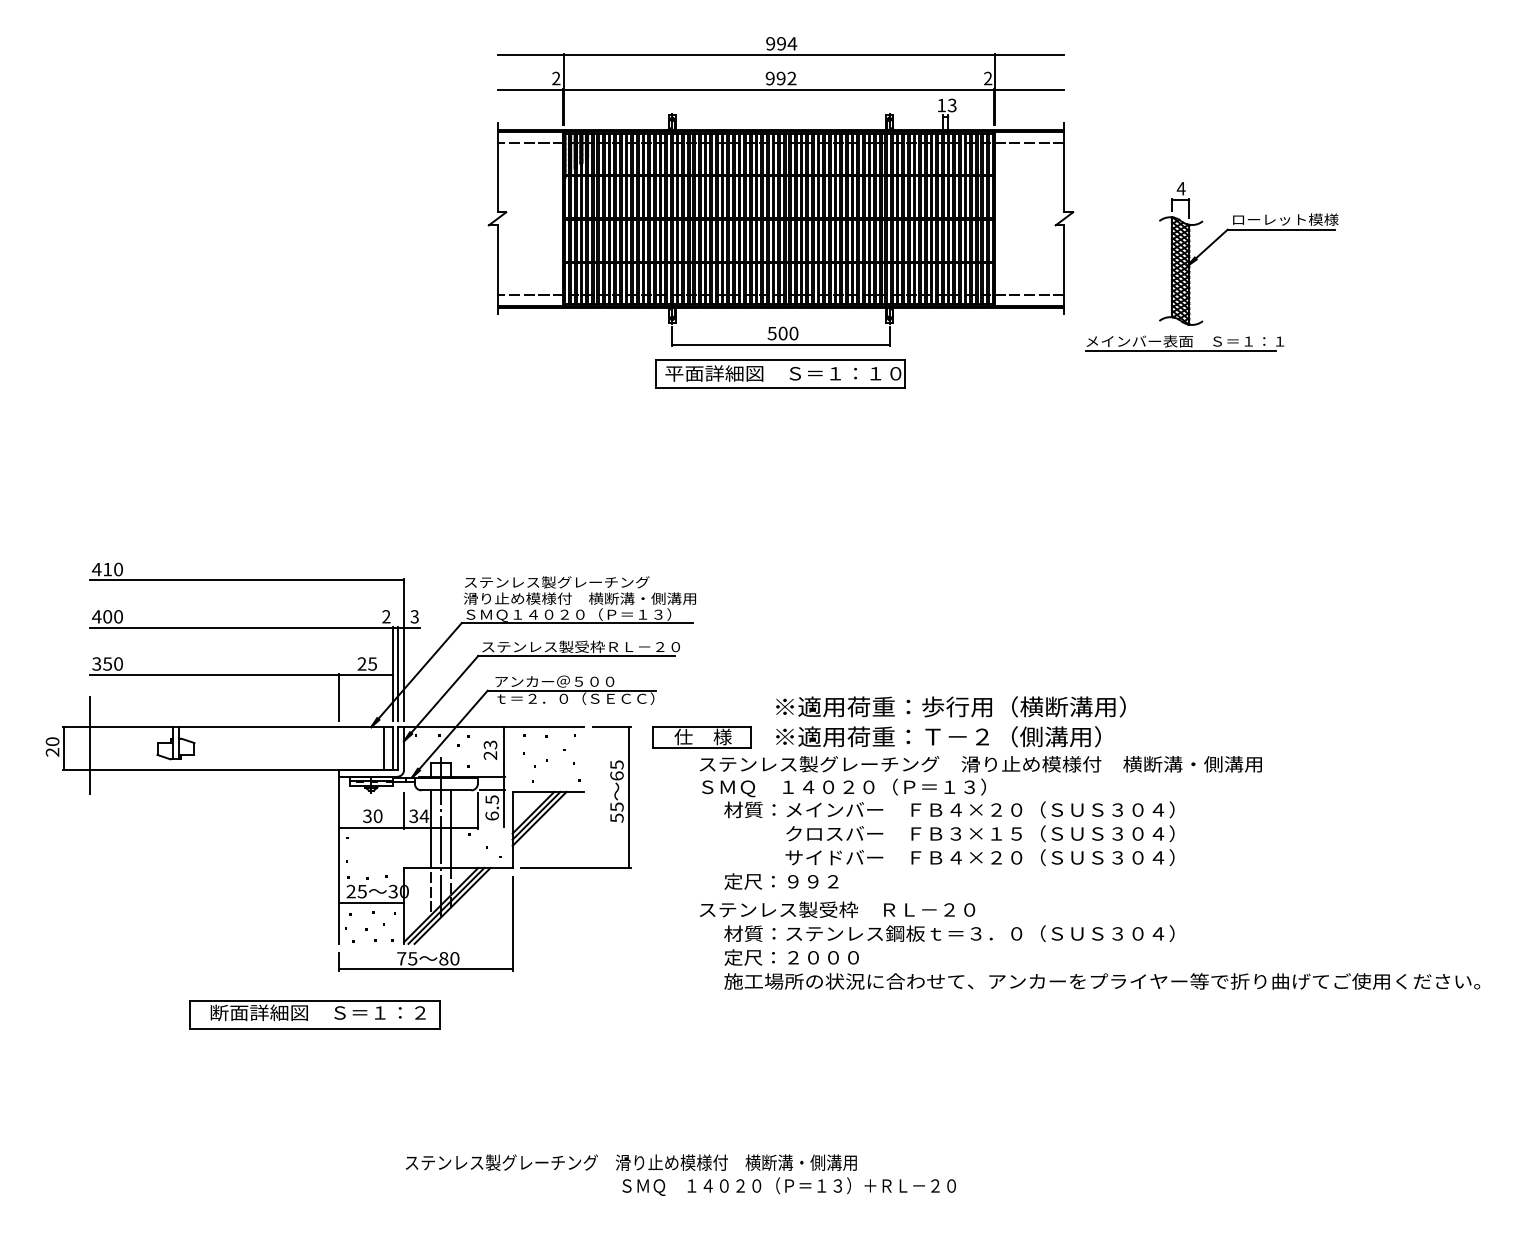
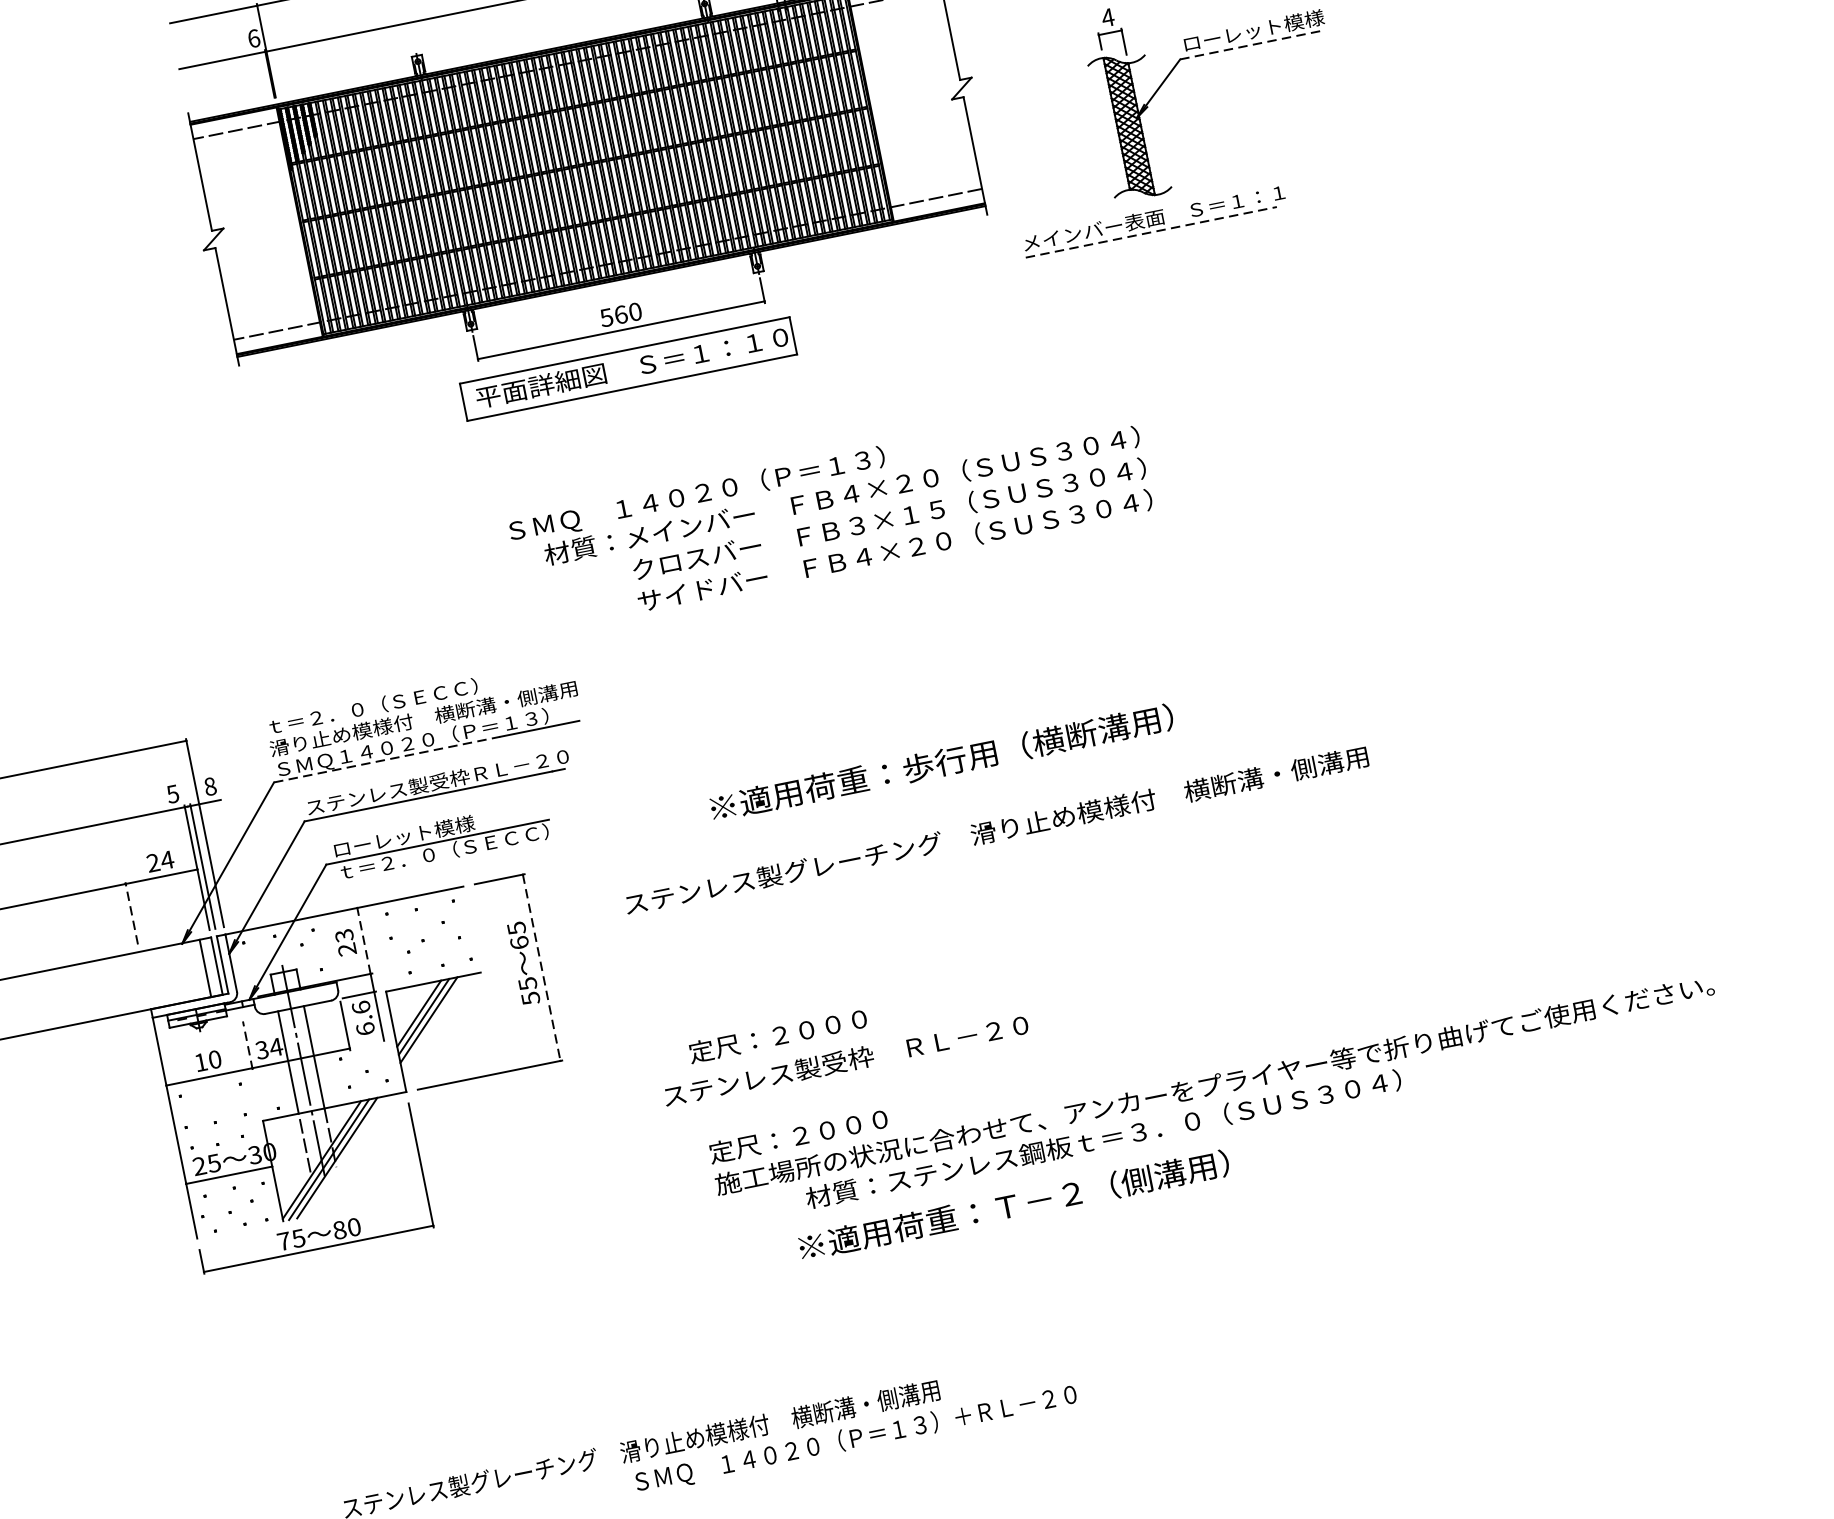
text: (556, 78) -> (254, 38), 2 -> 6
line: (1281, 229) -> (1251, 44), solid -> dashed
text: (782, 333) -> (620, 314), 500 -> 560
line: (1181, 351) -> (1151, 232), solid -> dashed
text: (557, 582) -> (389, 703), ステンレス製グレーチング -> ｔ＝２．０（ＳＥＣＣ）
text: (386, 616) -> (172, 793), 2 -> 5
text: (414, 616) -> (209, 786), 3 -> 8
line: (547, 623) -> (387, 760), solid -> dashed
text: (372, 663) -> (167, 859), 25 -> 24
text: (554, 681) -> (411, 834), アンカー＠５００ -> ローレット模様
line: (338, 697) -> (131, 913), solid -> dashed
text: (938, 736) -> (1014, 1205), moved
part: (701, 737) -> (620, 869), removed
line: (503, 751) -> (363, 940), solid -> dashed
line: (629, 797) -> (541, 967), solid -> dashed
text: (491, 799) -> (360, 1007), 6.5 -> 6.6
line: (404, 810) -> (248, 1044), solid -> dashed
text: (367, 816) -> (201, 1062), 30 -> 10
text: (938, 821) -> (830, 514), moved
text: (823, 881) -> (820, 1027), 定尺：９９２ -> 定尺：２０００
text: (949, 933) -> (1103, 1138), moved
part: (314, 1014) -> (183, 1338), removed

